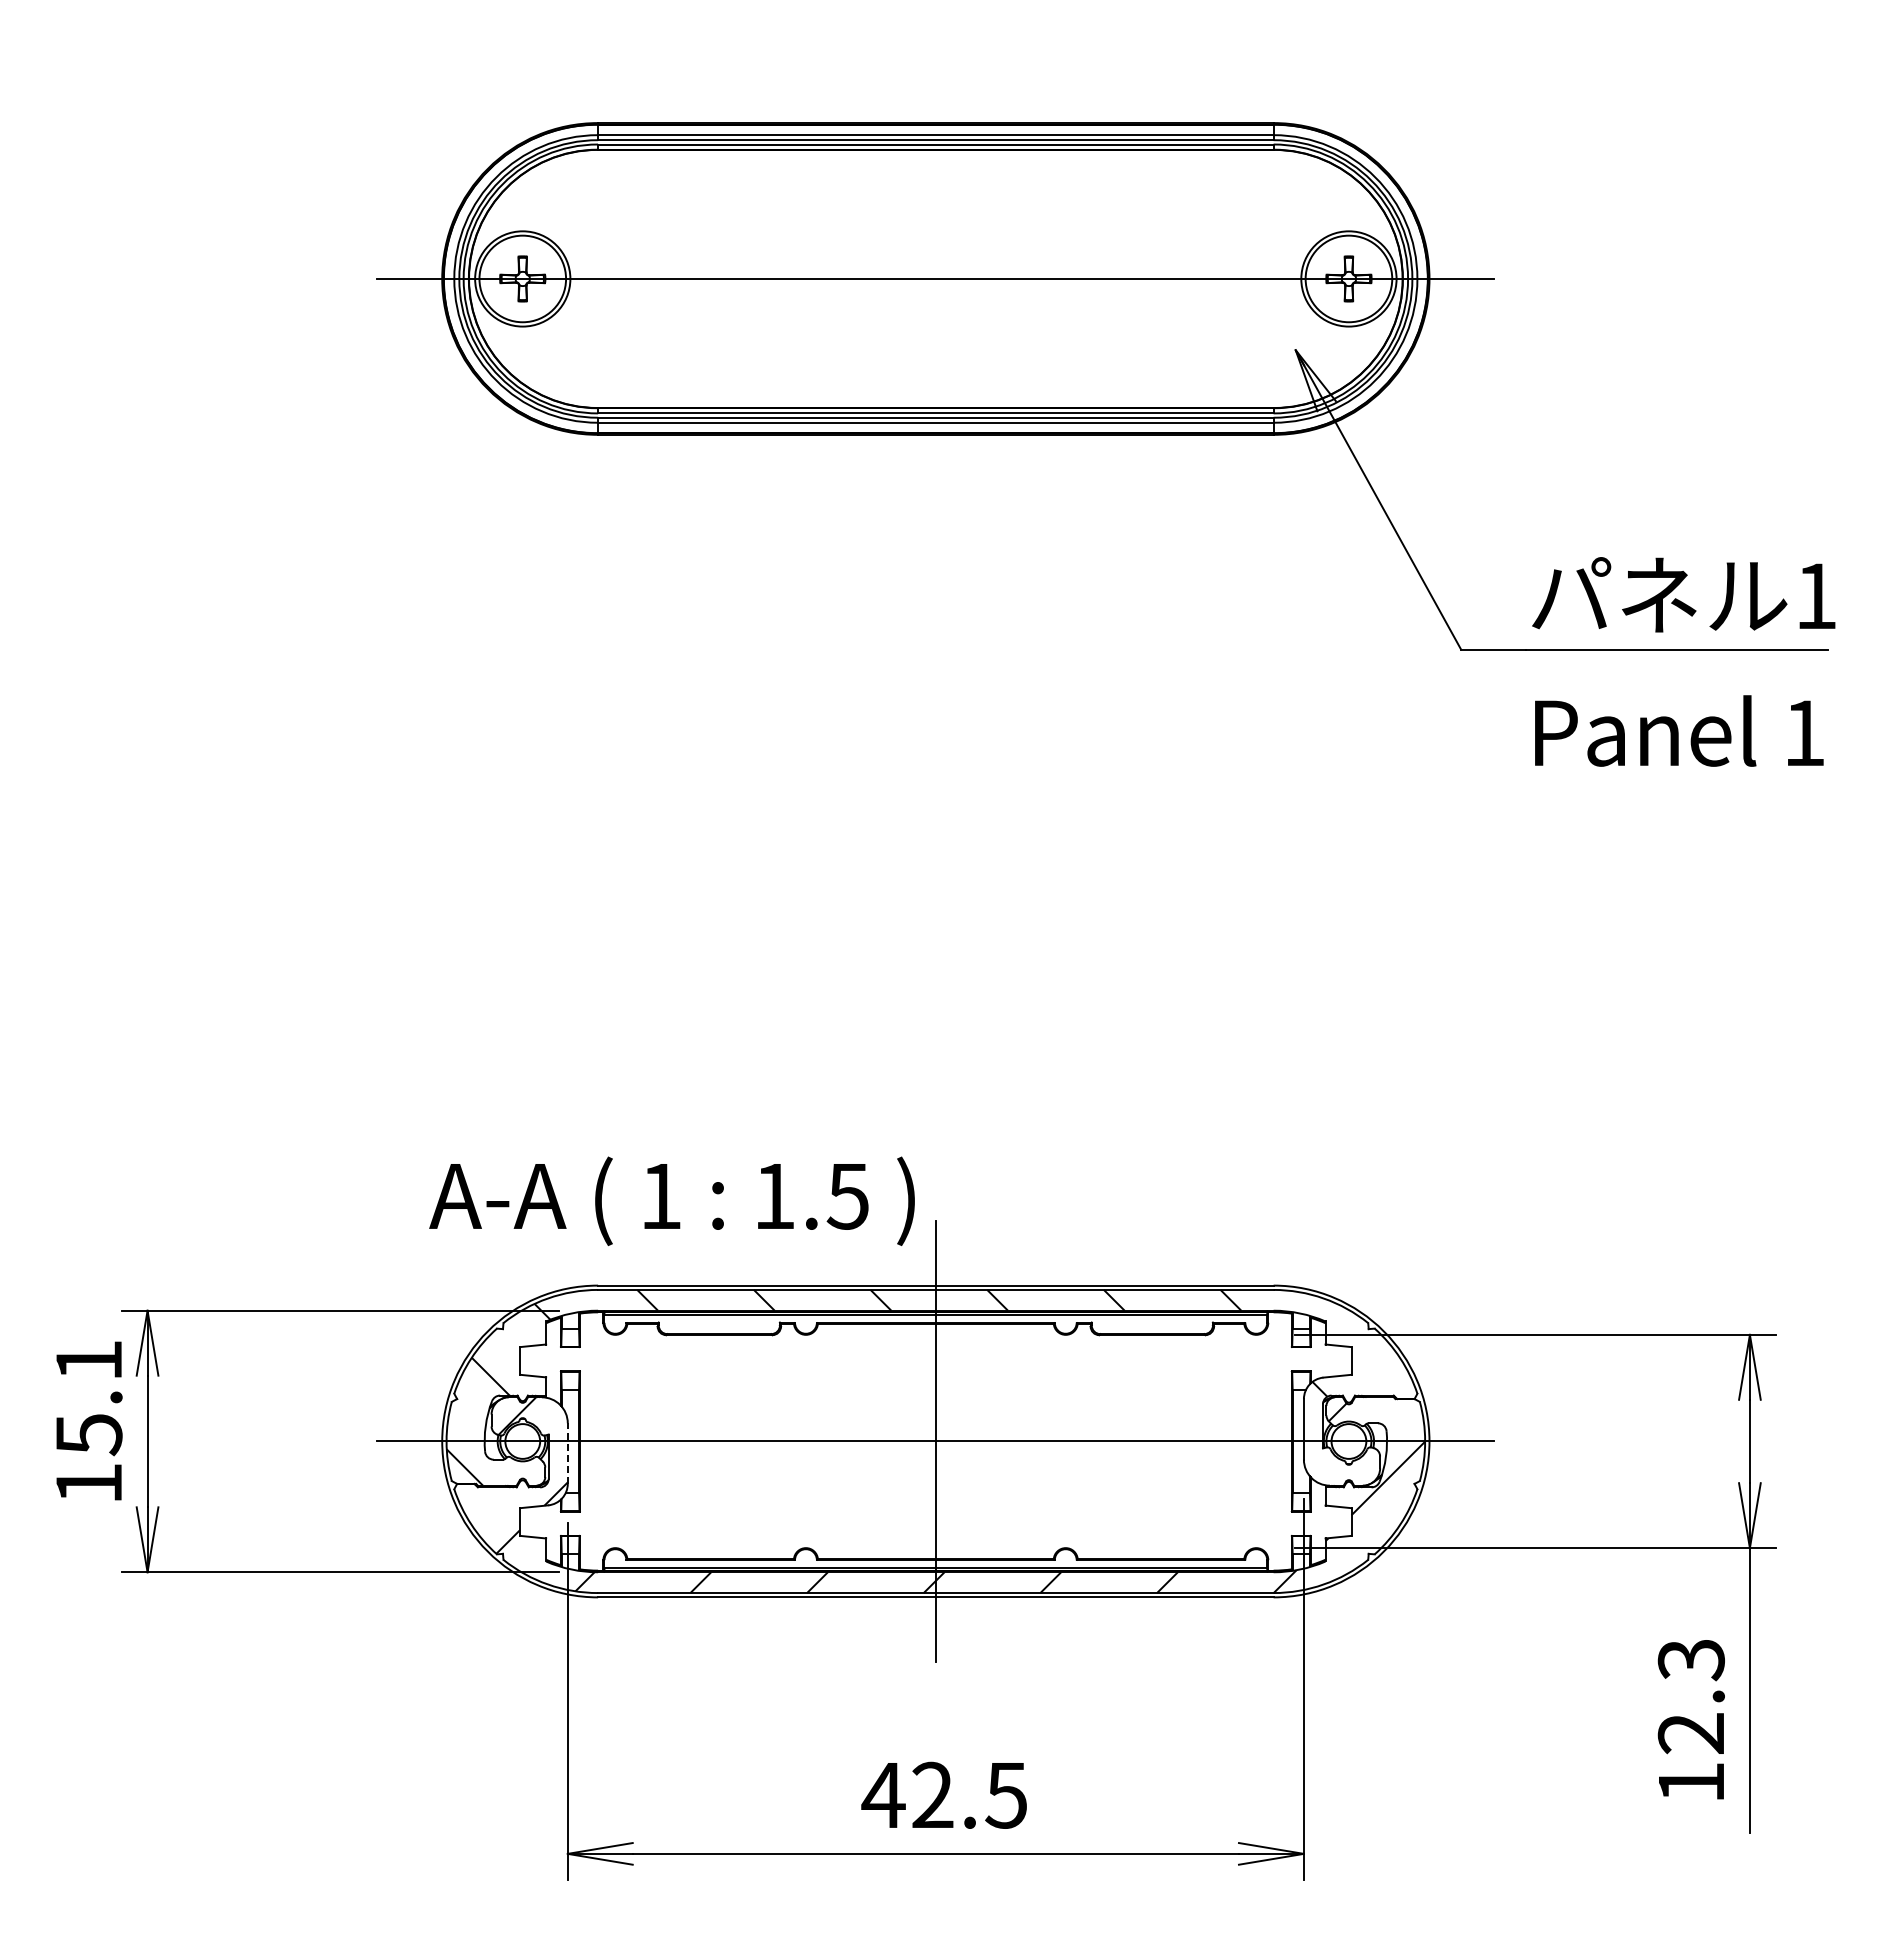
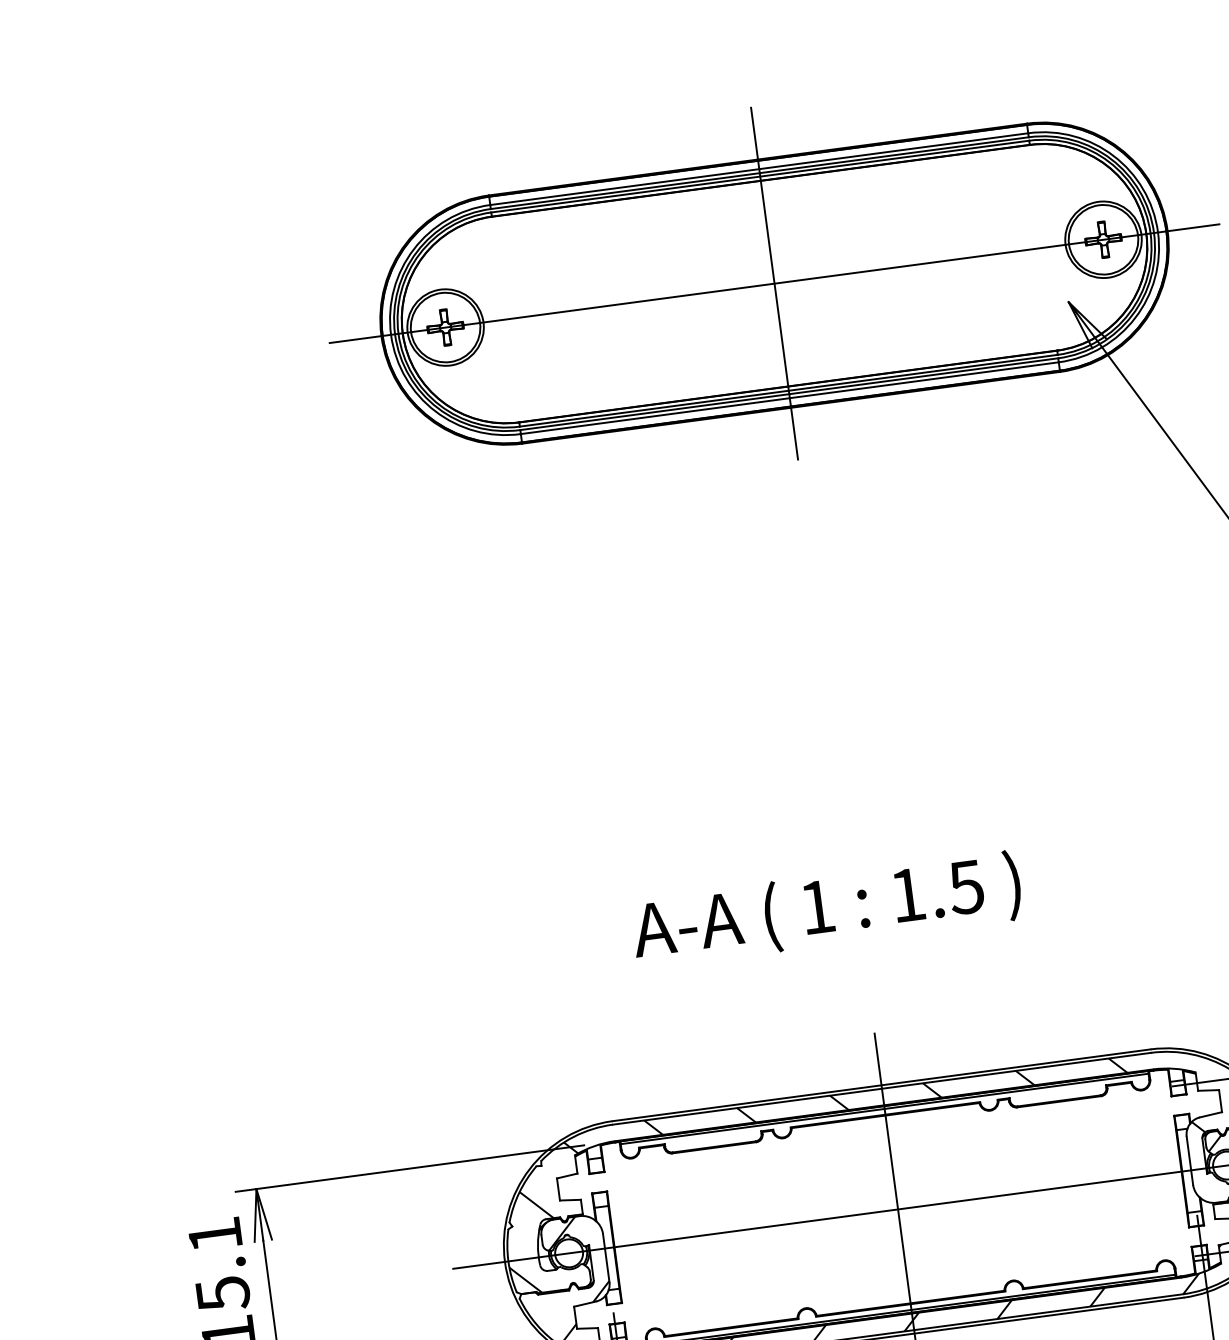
line: (935, 278) -> (774, 283), added
text: (671, 1200) -> (826, 909), moved
line: (567, 1453) -> (606, 1258), dashed -> solid

